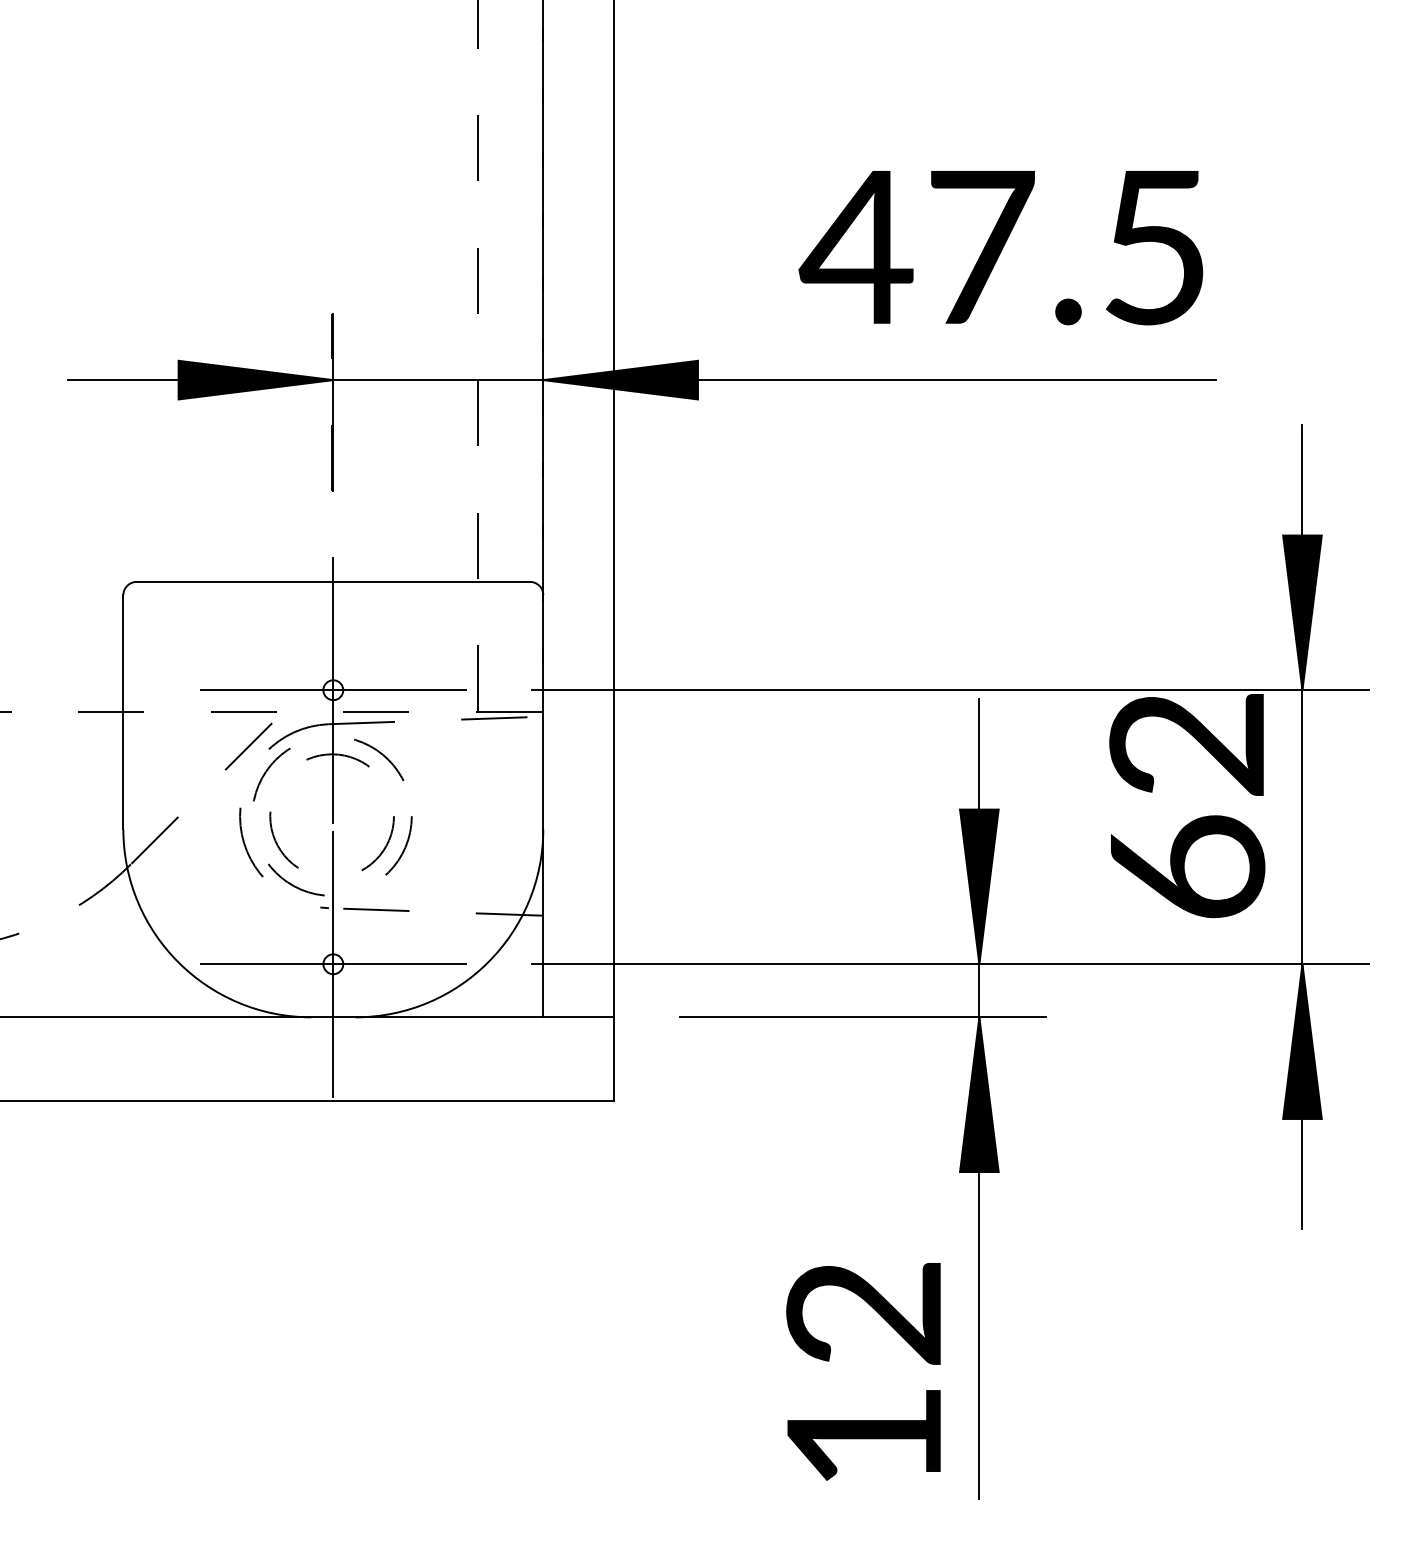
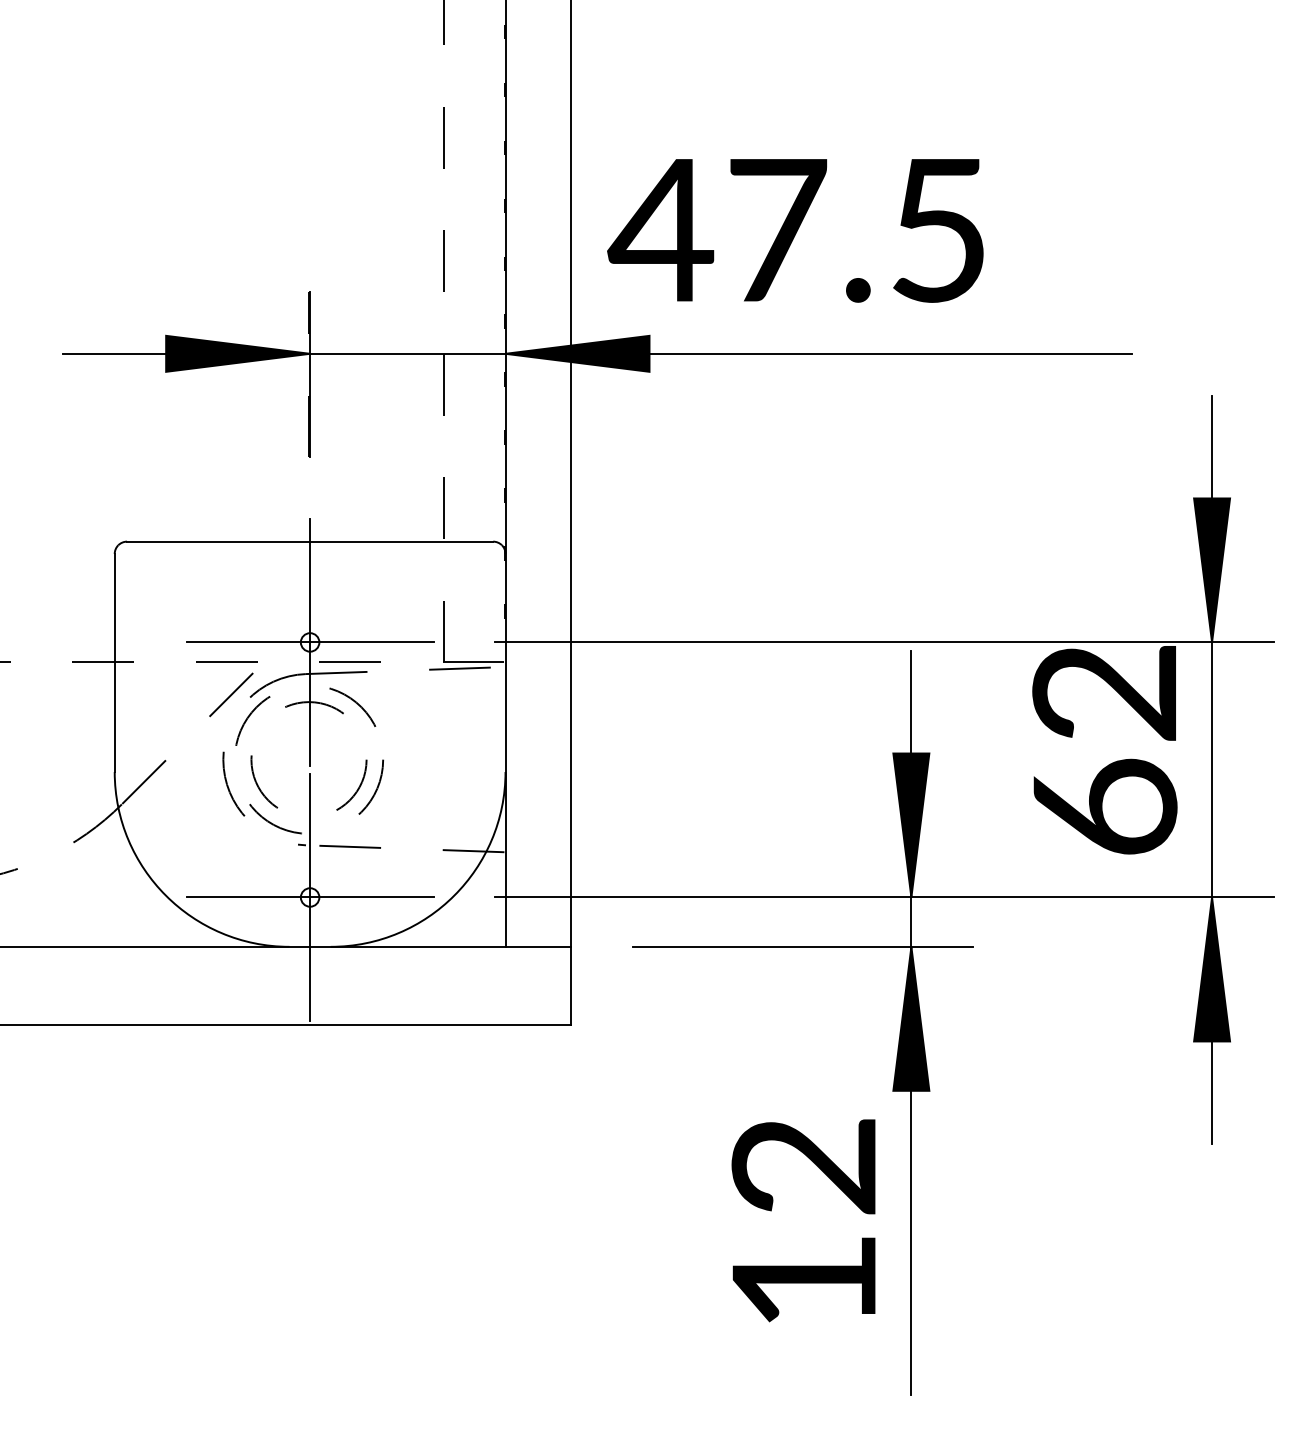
text: (1000, 247) -> (795, 230), moved
text: (863, 1371) -> (803, 1220), moved

